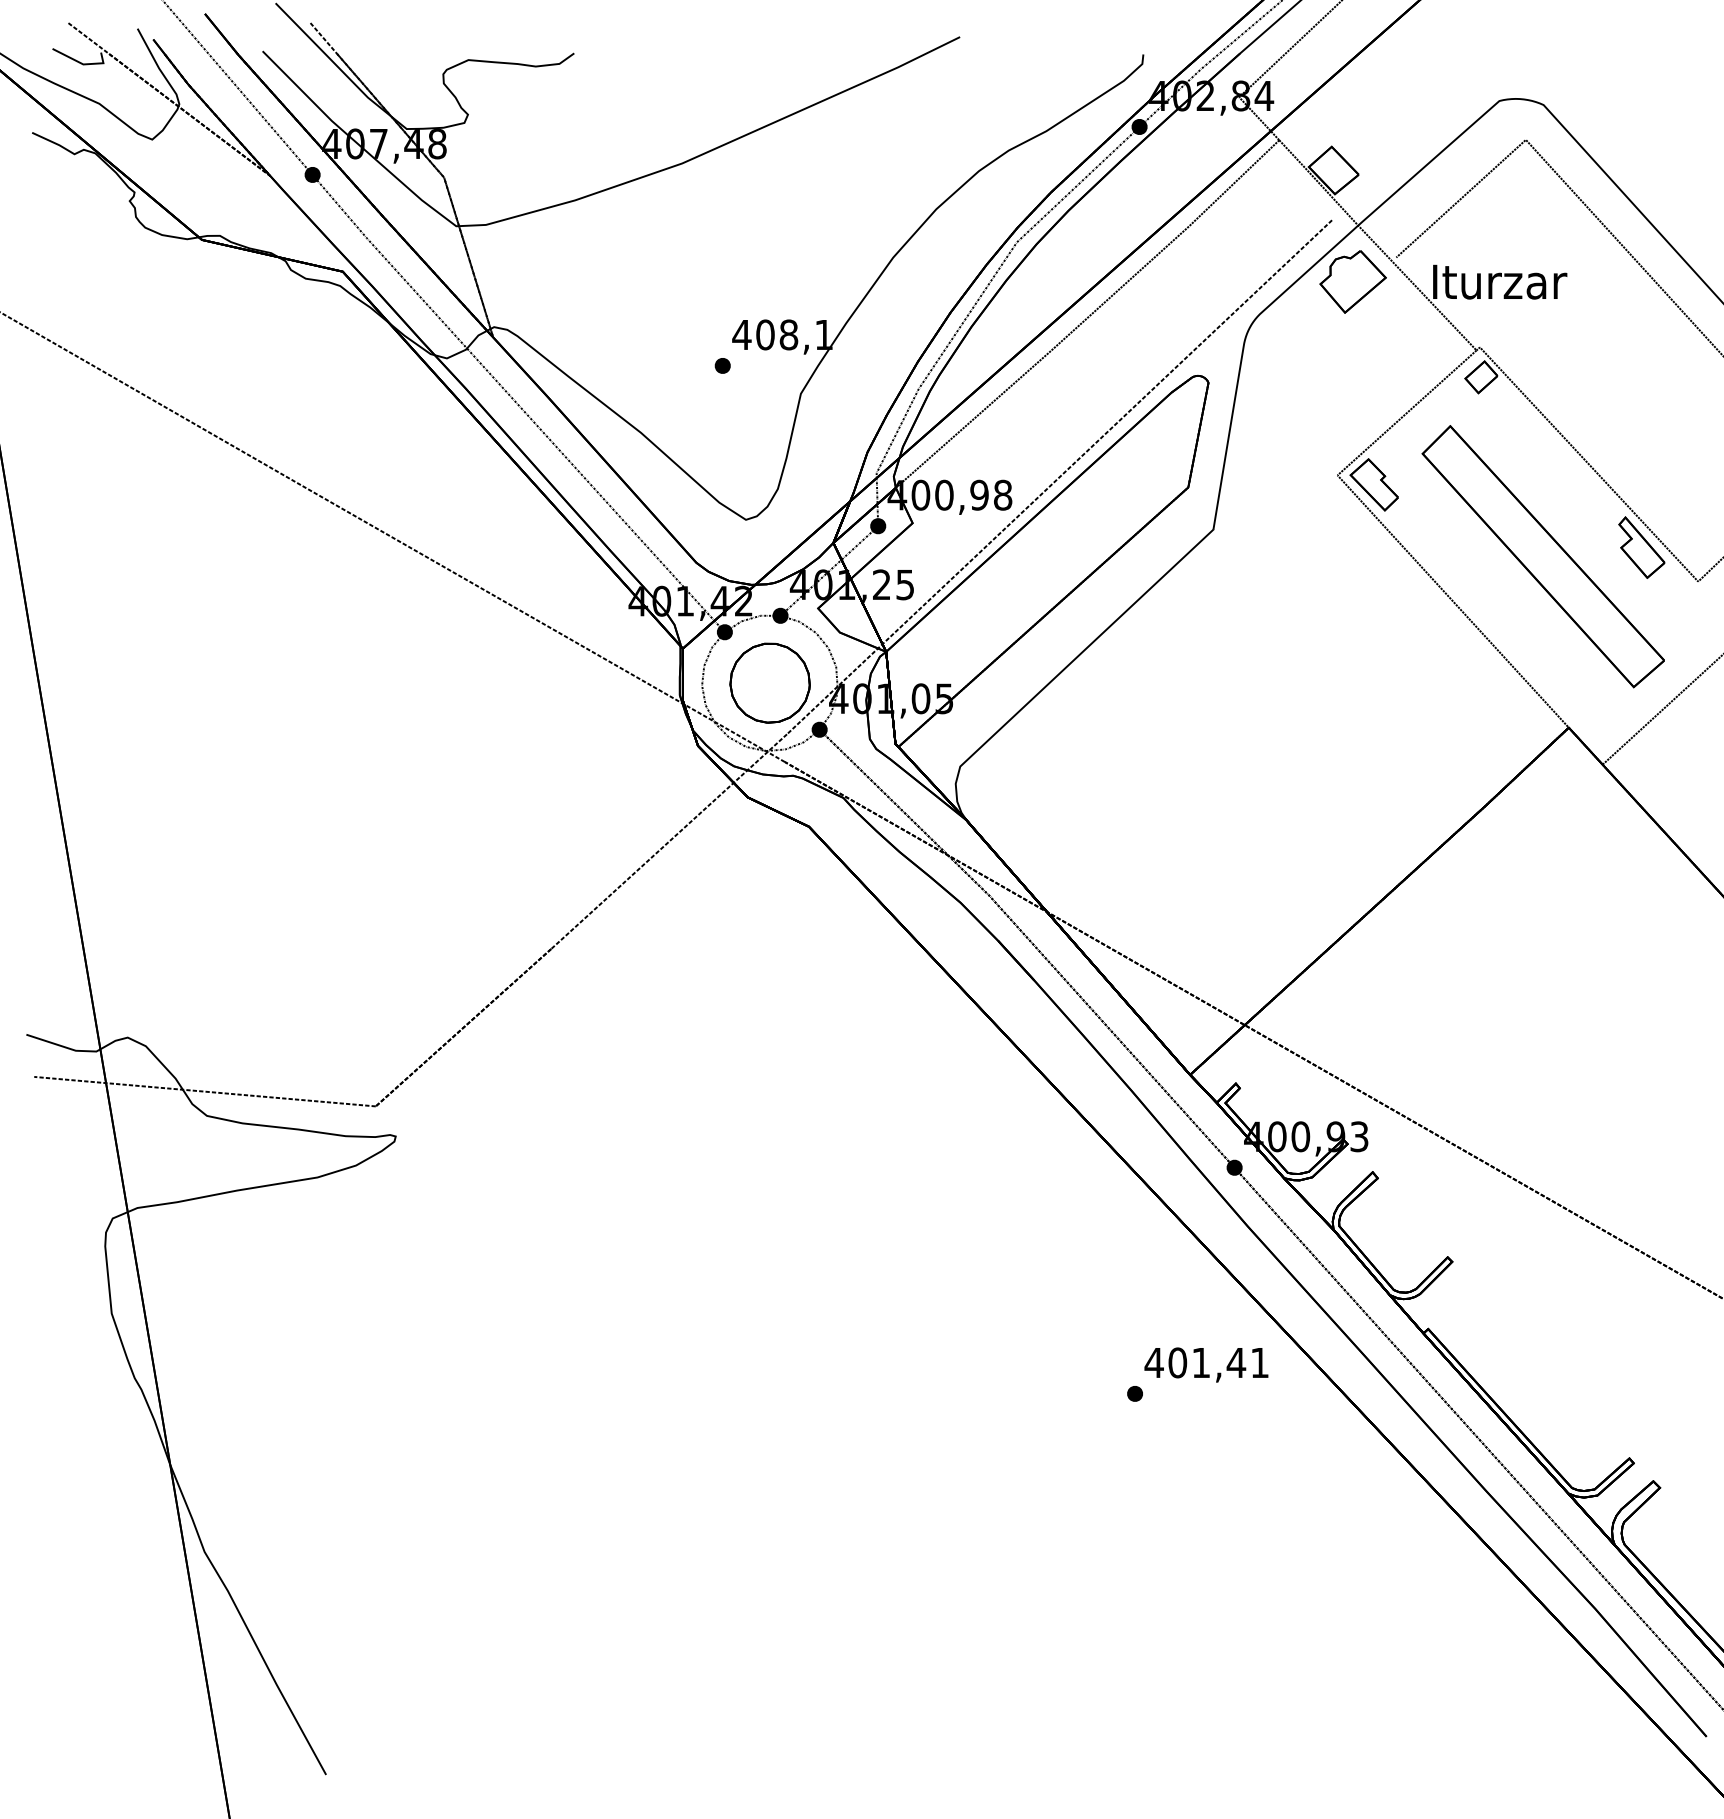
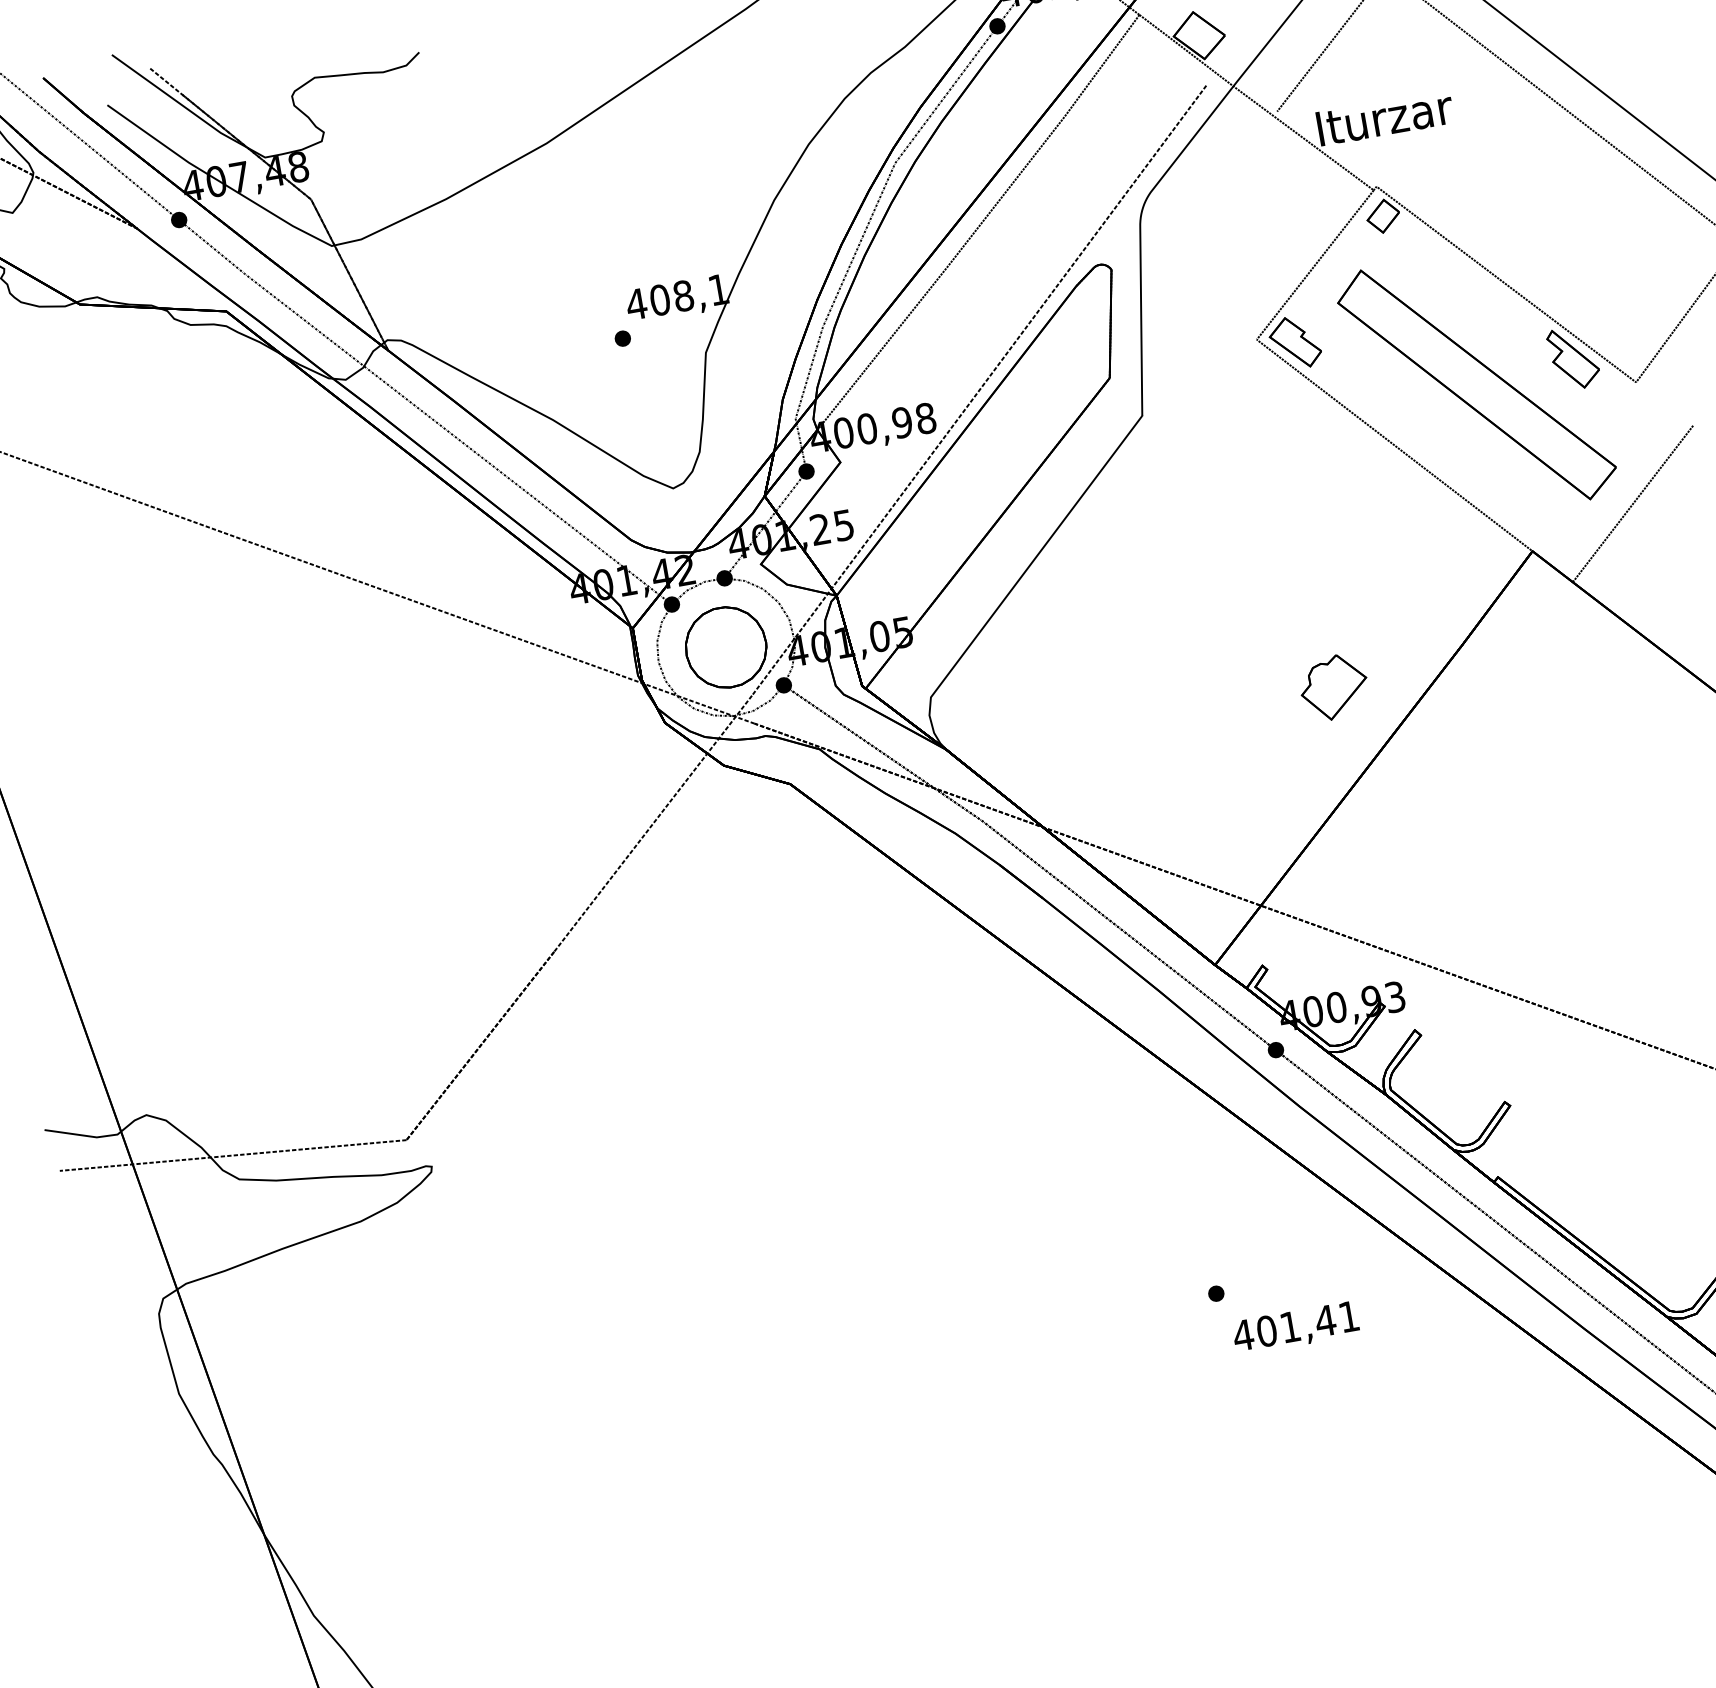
part: (1352, 281) -> (1333, 687), moved
text: (1206, 1364) -> (1295, 1327), moved

